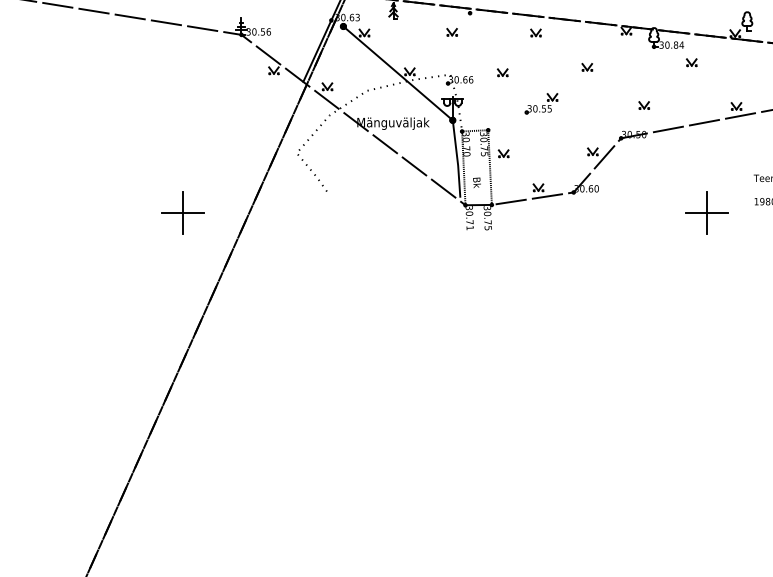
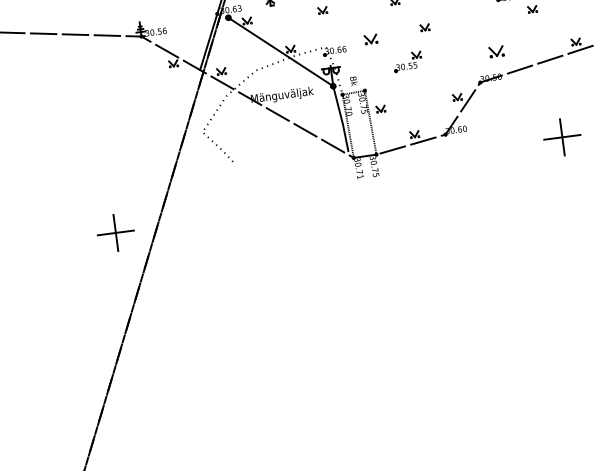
part: (587, 67) -> (425, 27), moved
part: (502, 72) -> (370, 39), size x1.4
part: (643, 105) -> (495, 51), size x1.6
text: (476, 182) -> (353, 81), moved
part: (182, 212) -> (115, 232), moved

